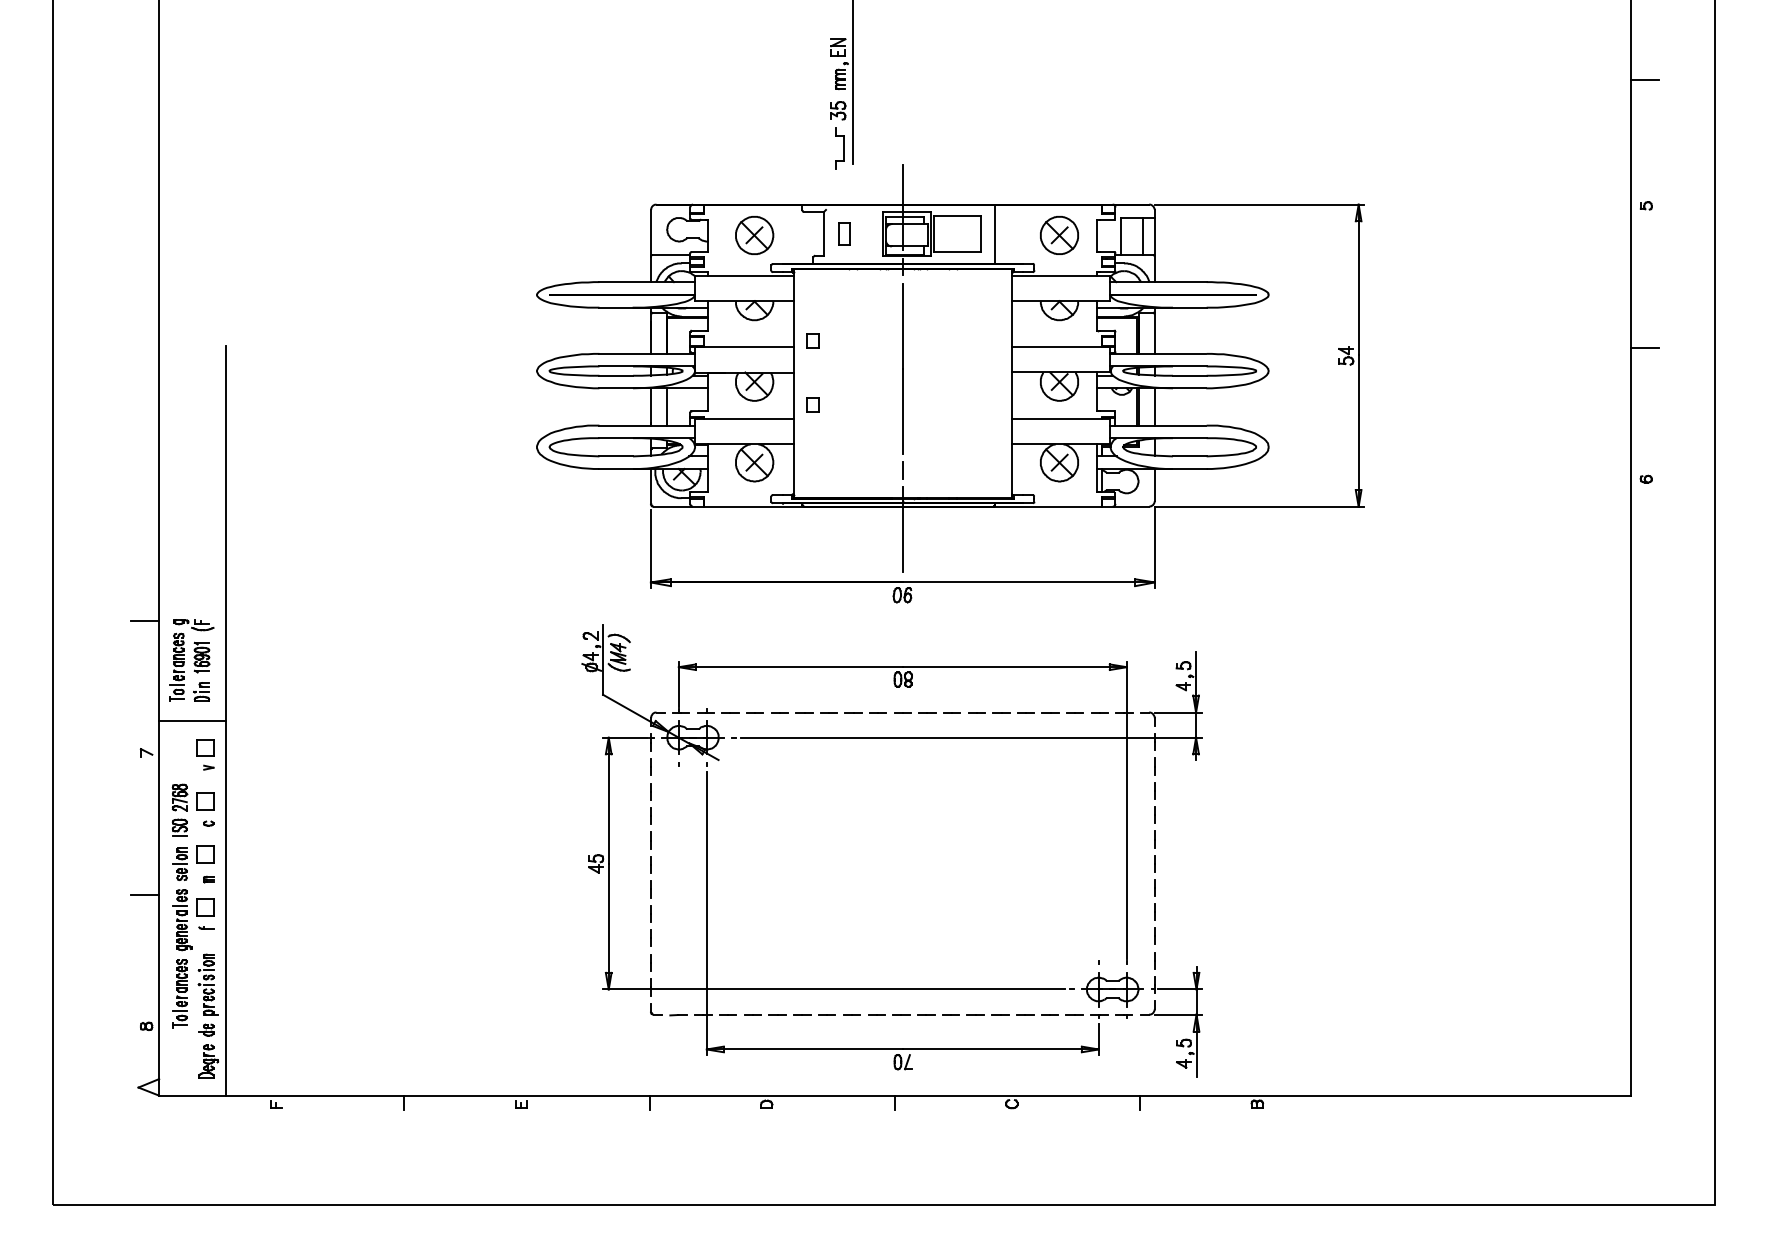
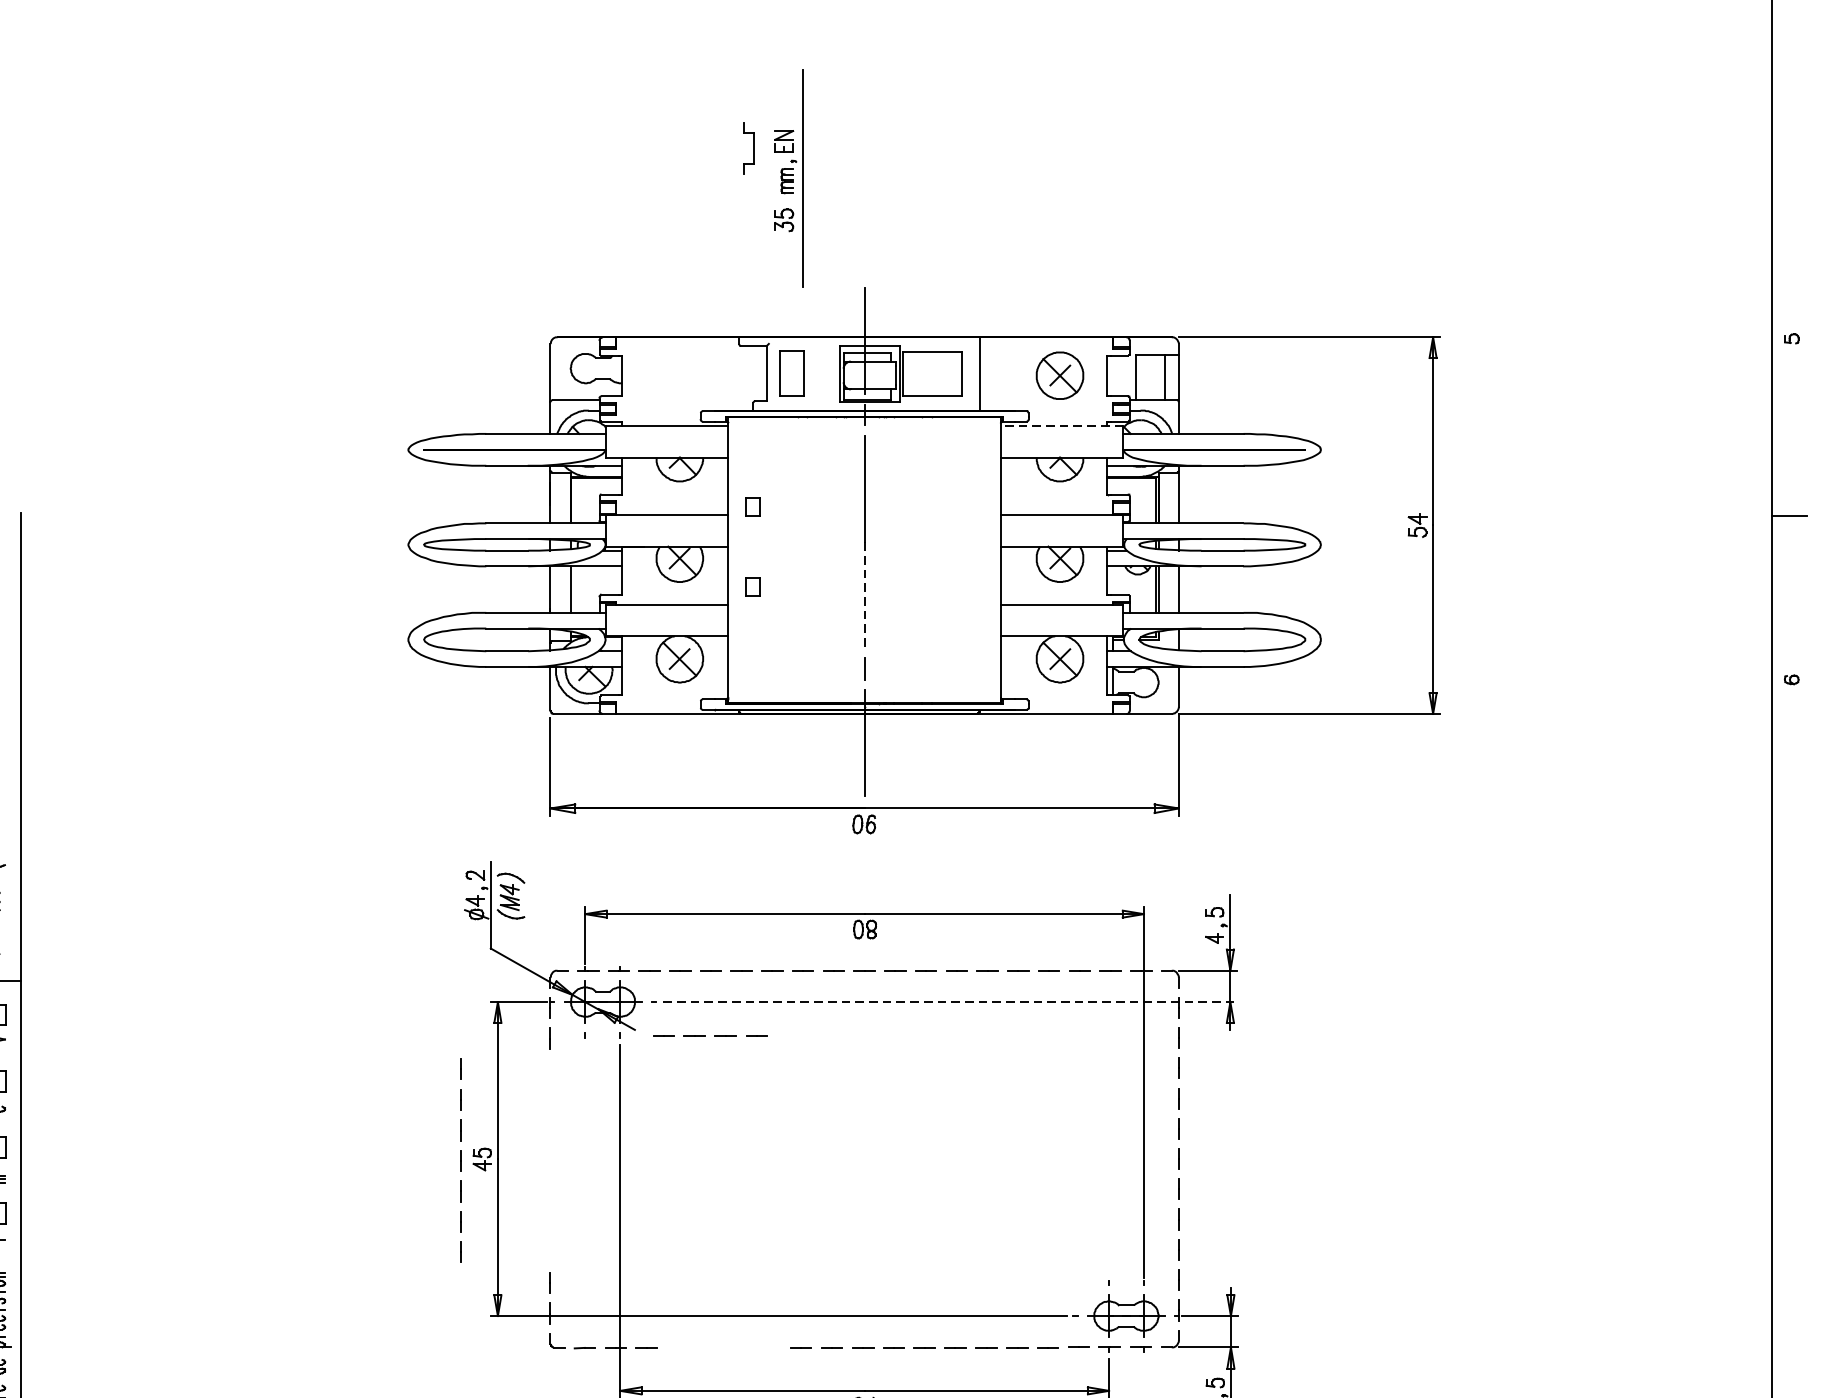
line: (1644, 80) -> (1789, 182), removed
part: (839, 148) -> (748, 148), moved
part: (844, 233) -> (791, 373), size x1.6
part: (754, 235) -> (679, 375), removed
line: (1060, 276) -> (1061, 426), solid -> dashed
line: (903, 411) -> (865, 595), solid -> dashed
line: (972, 737) -> (951, 1001), solid -> dashed
line: (650, 864) -> (460, 1160), moved
line: (786, 1014) -> (705, 1035), moved

